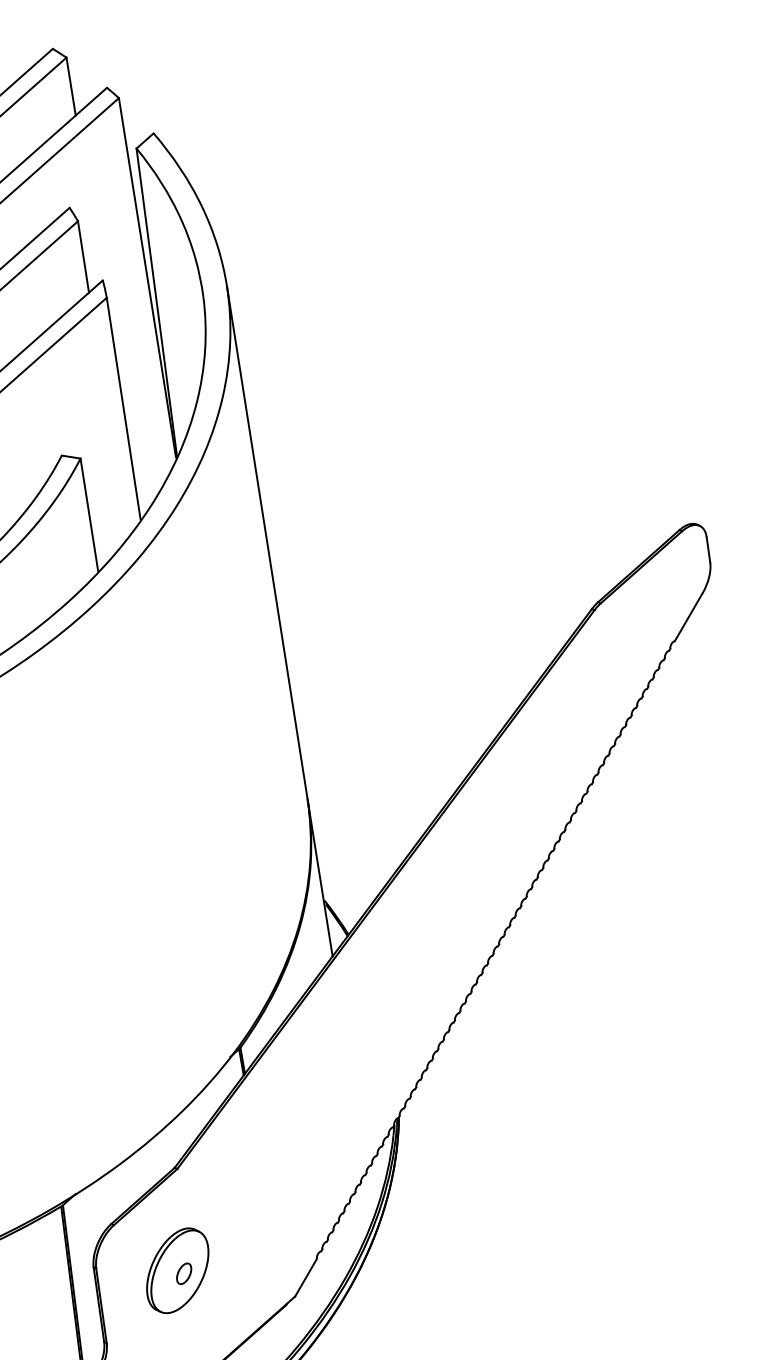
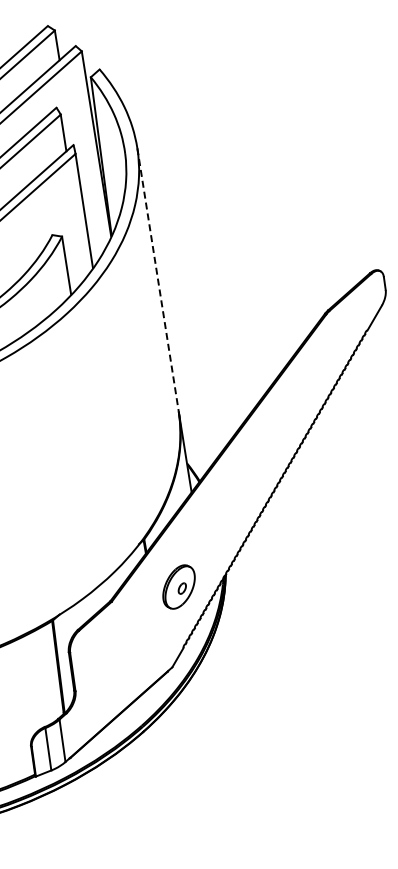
line: (268, 543) -> (158, 280), solid -> dashed
part: (176, 1269) -> (178, 586), moved

